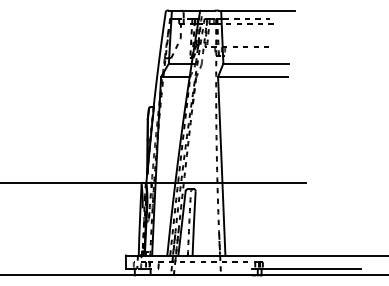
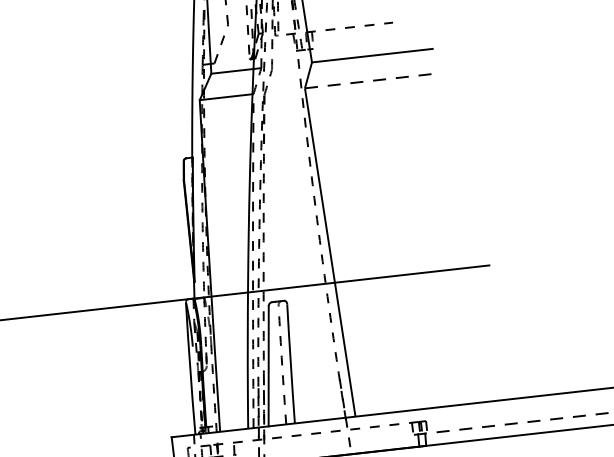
line: (253, 76) -> (370, 80), solid -> dashed
line: (306, 268) -> (507, 423), solid -> dashed

